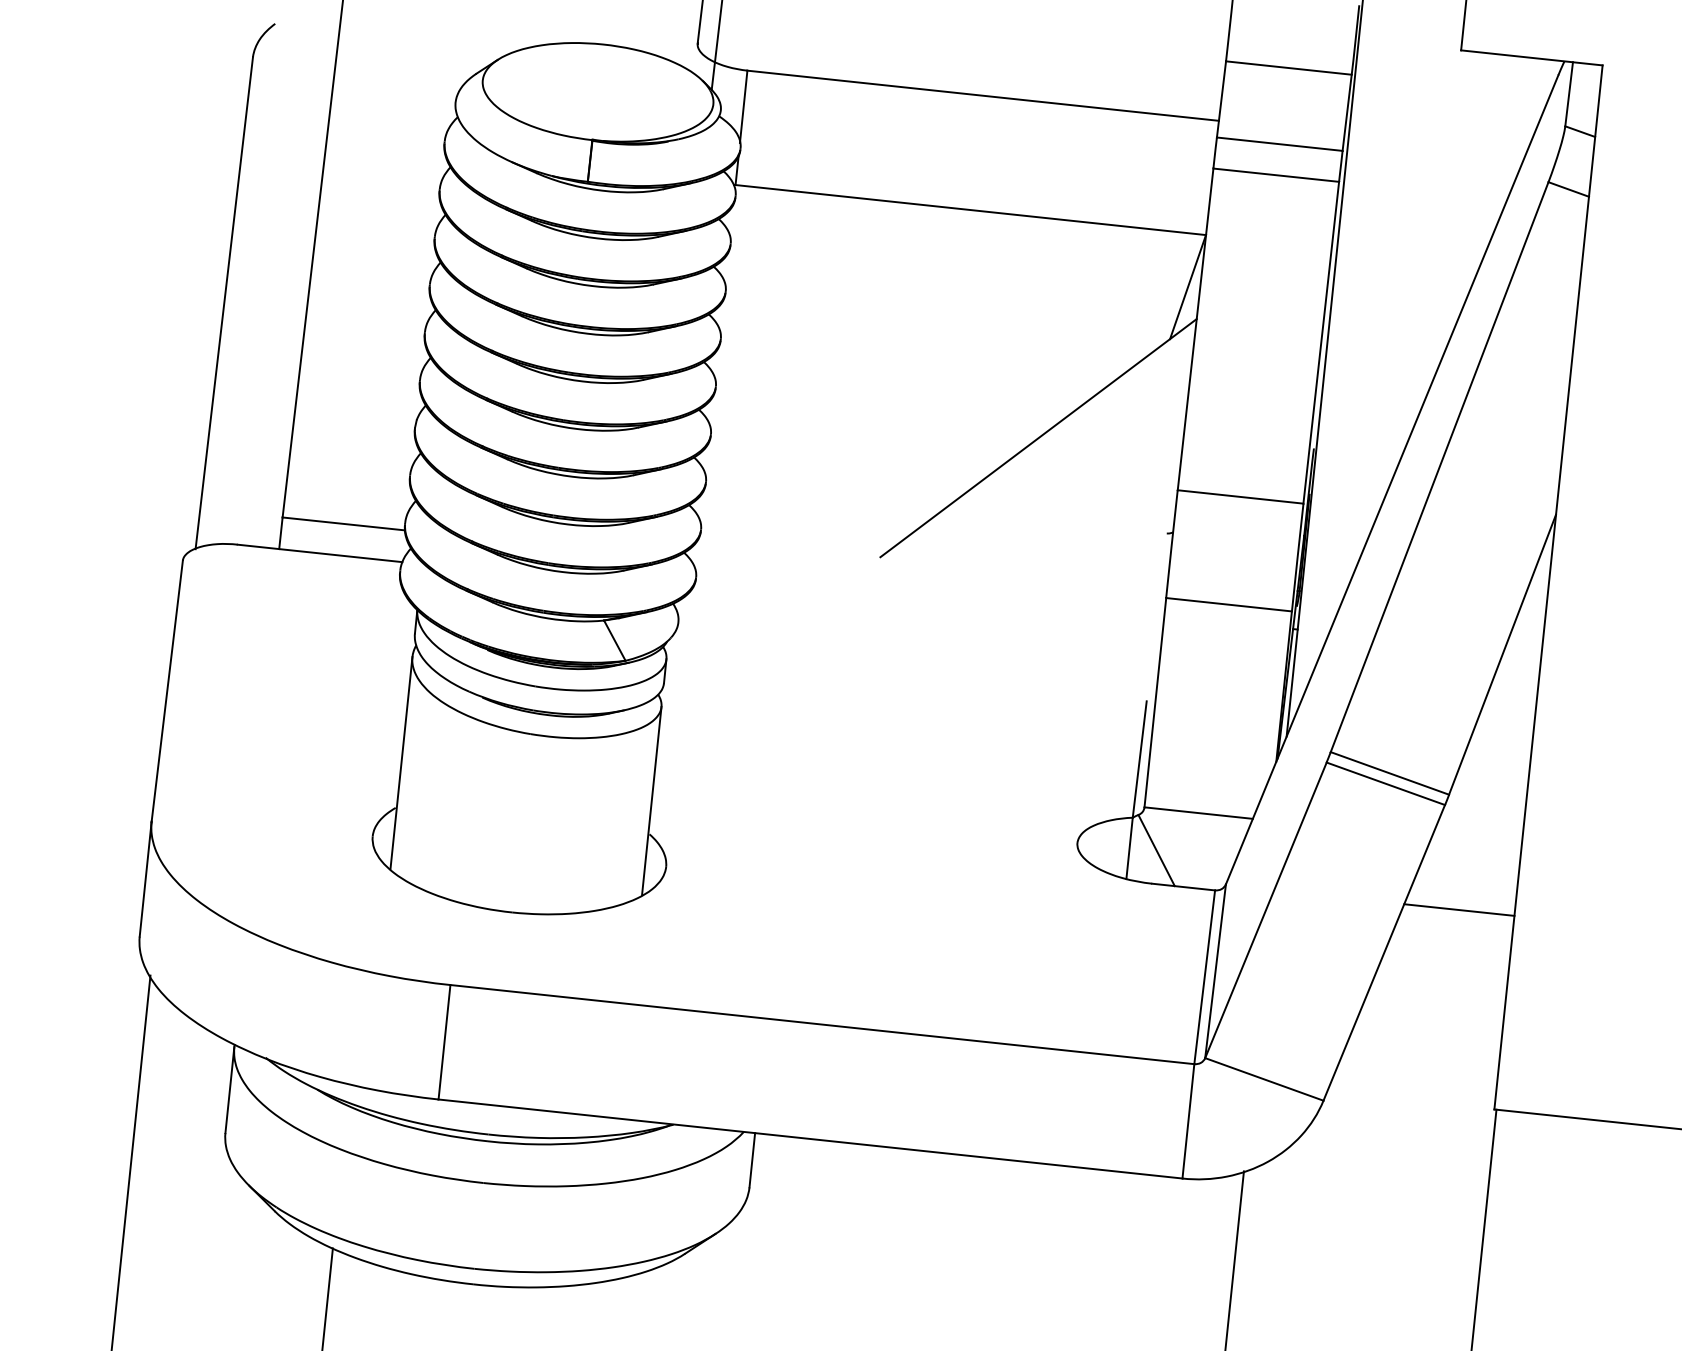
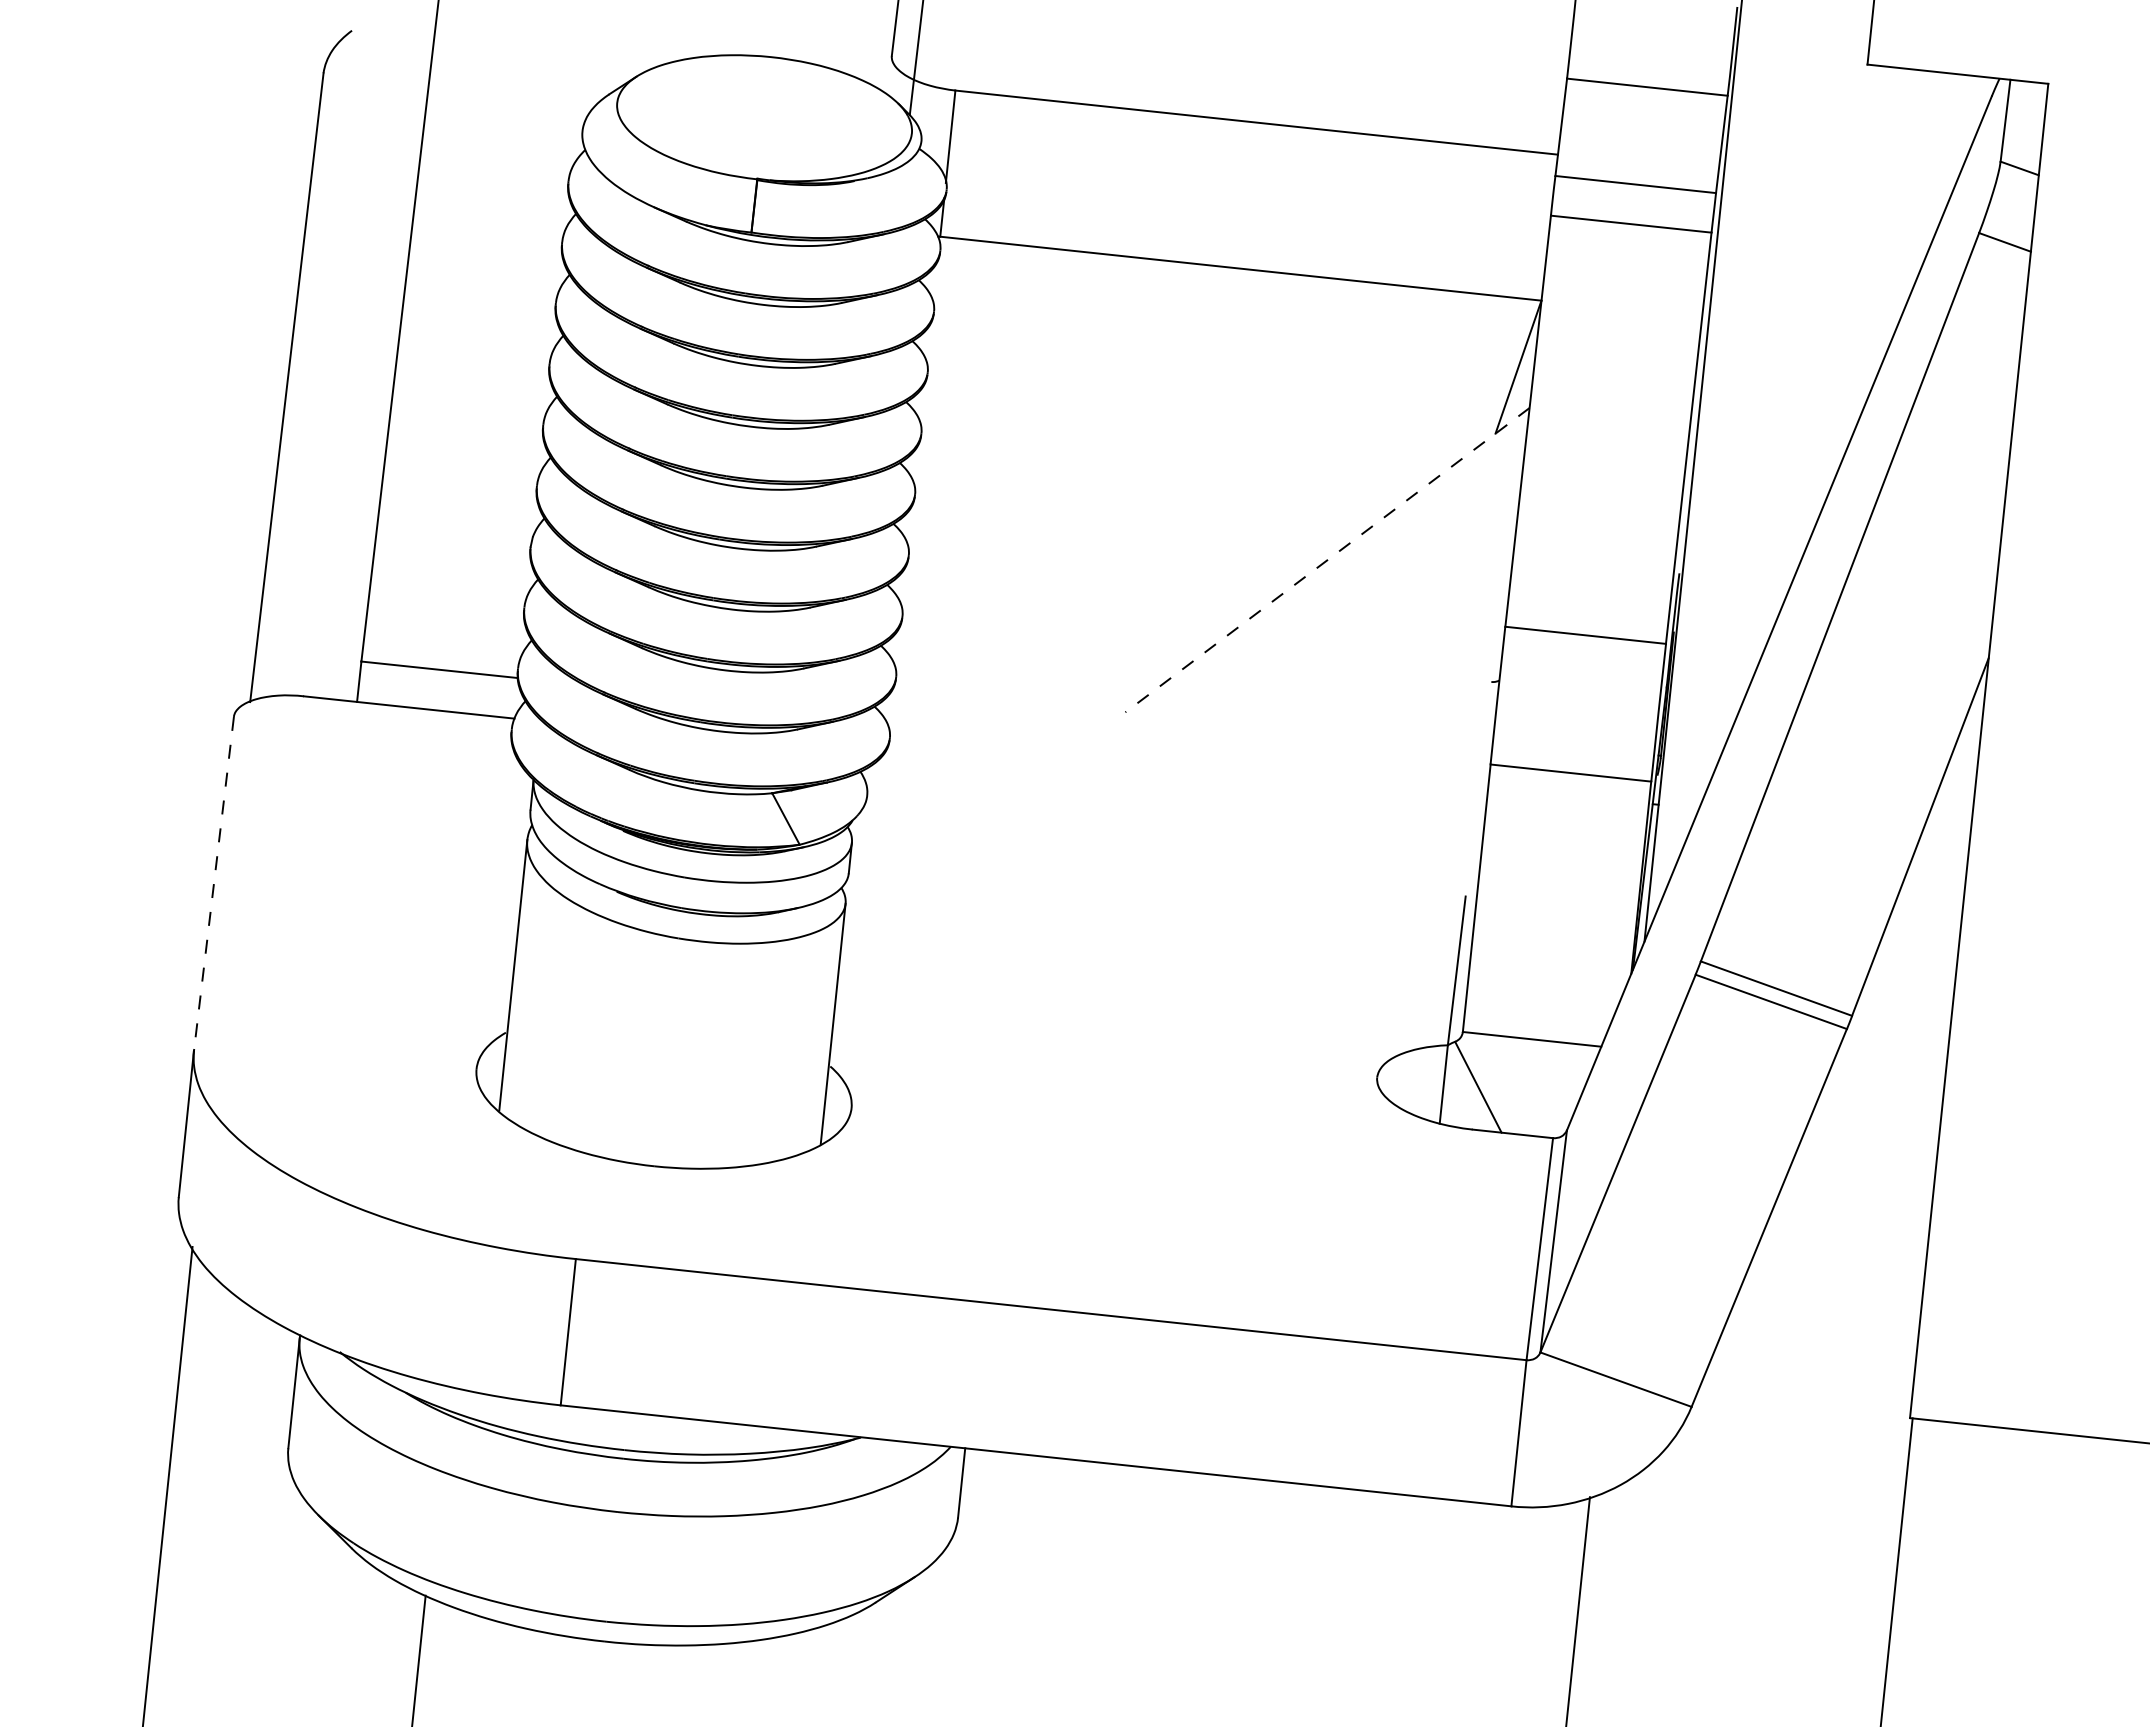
line: (1038, 438) -> (1327, 560), solid -> dashed
line: (167, 691) -> (214, 883), solid -> dashed
line: (1458, 909) -> (1864, 1162), removed

